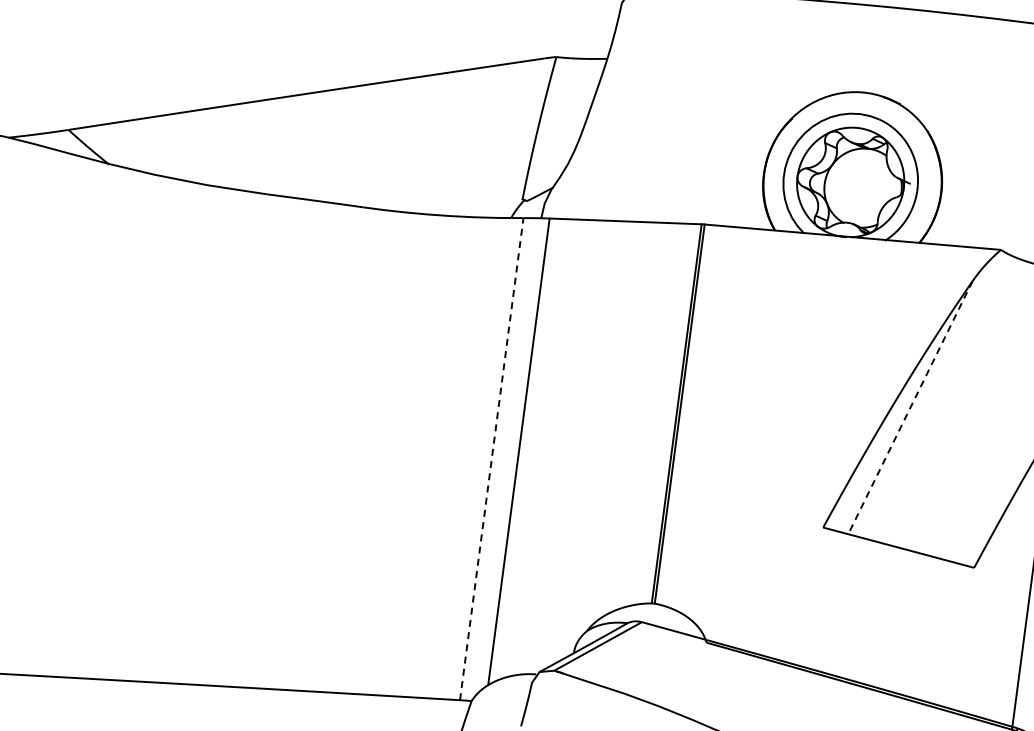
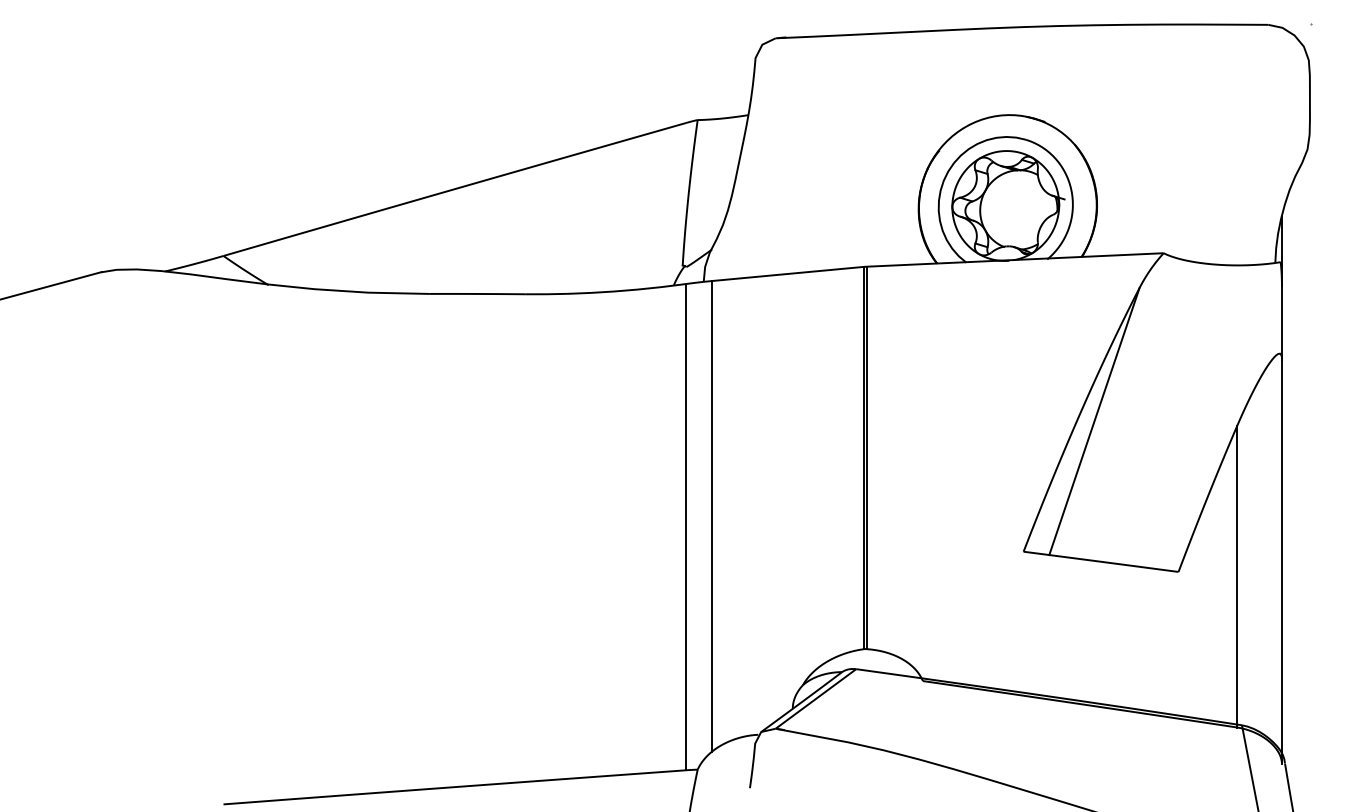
line: (910, 407) -> (1094, 421), dashed -> solid
line: (492, 458) -> (686, 526), dashed -> solid

